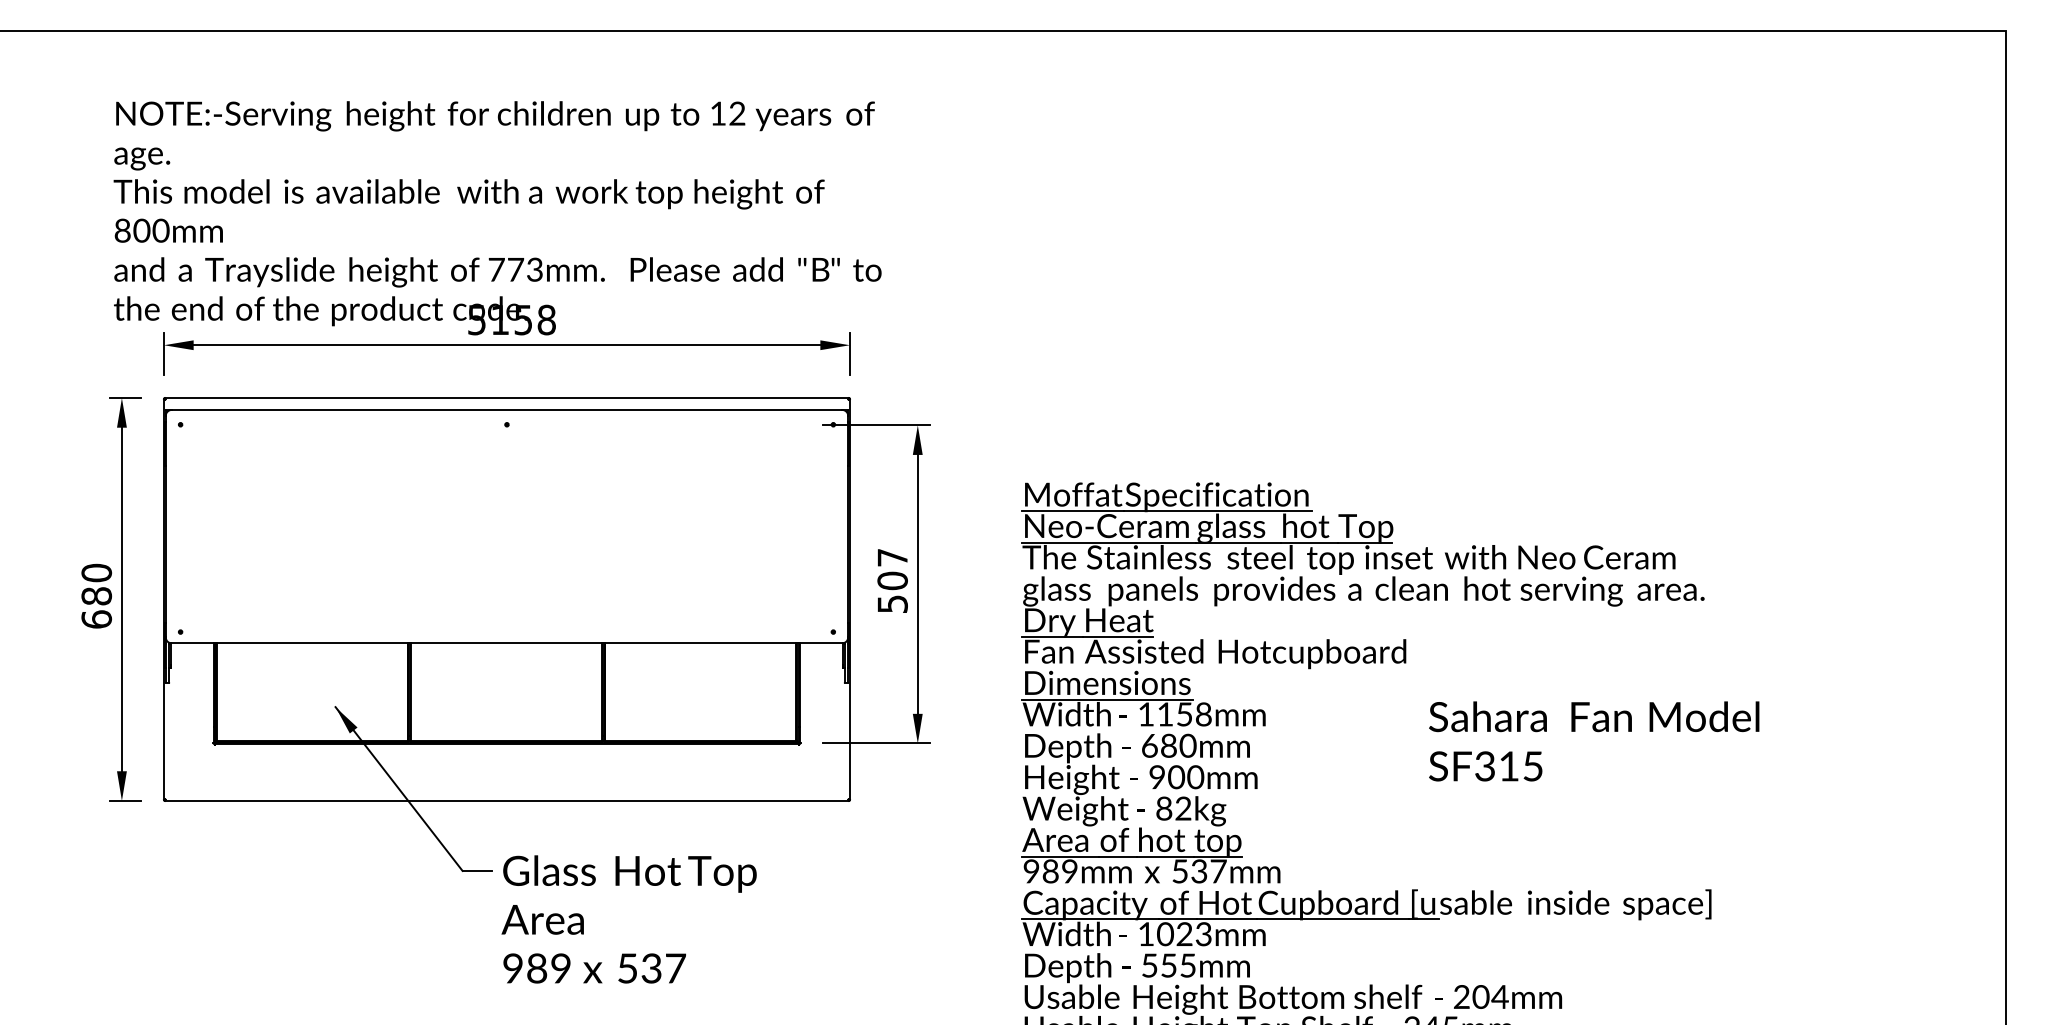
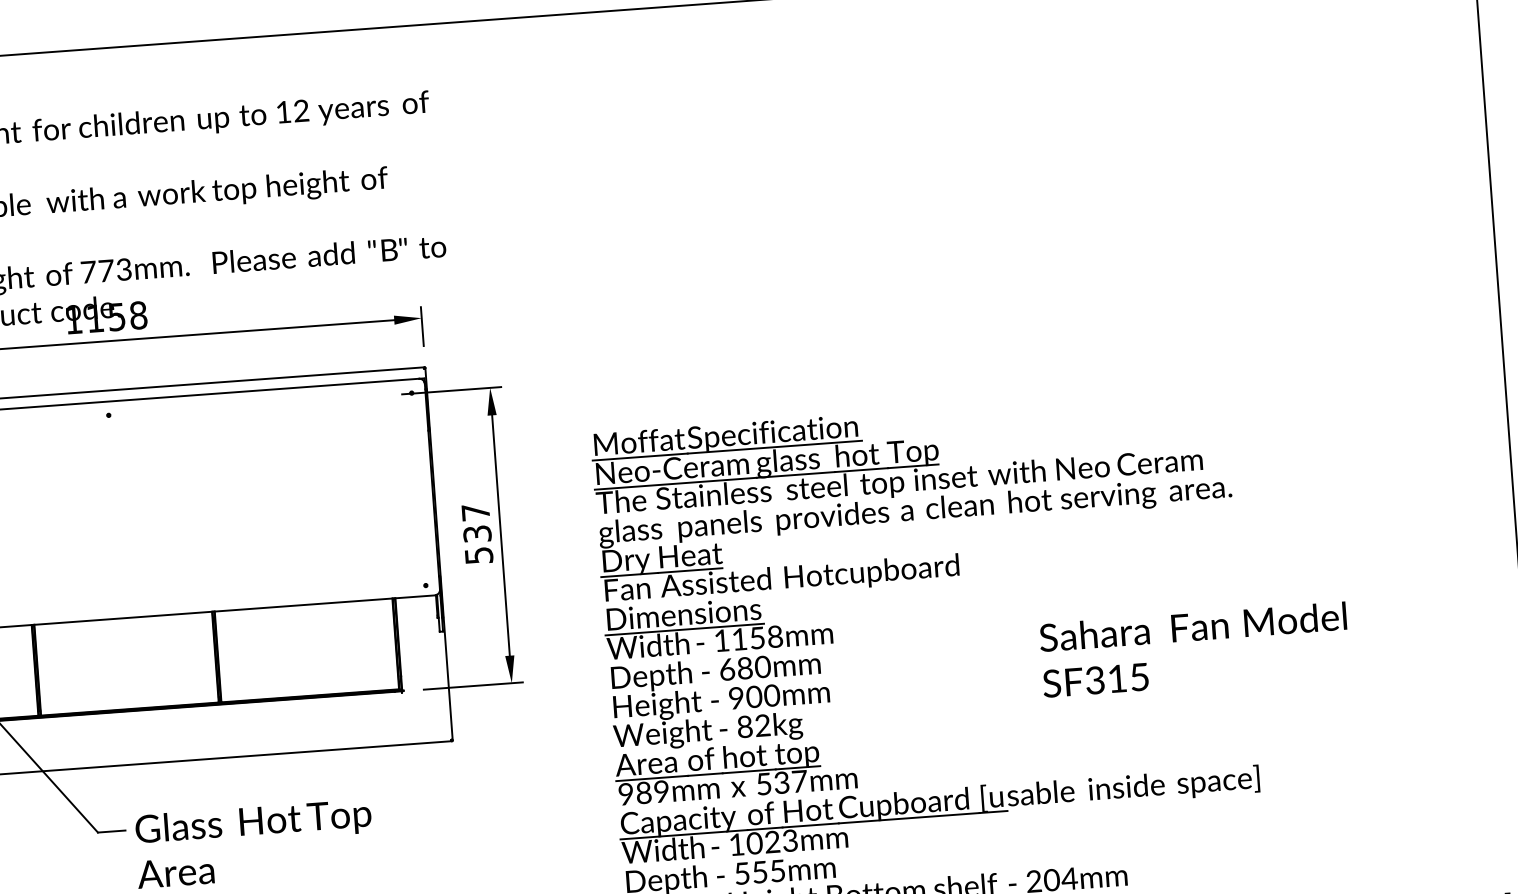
text: (476, 320) -> (73, 320), 5158 -> 1158
text: (892, 580) -> (477, 533), 507 -> 537
text: (1594, 741) -> (1195, 649), moved

